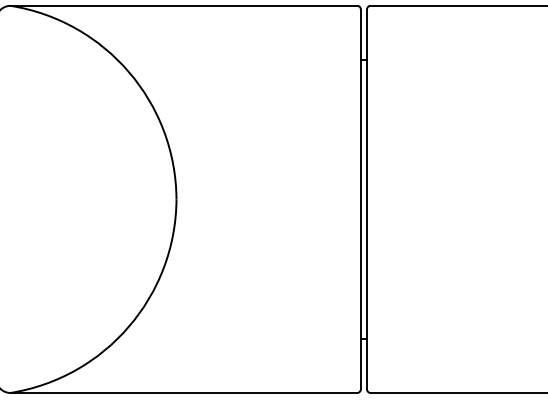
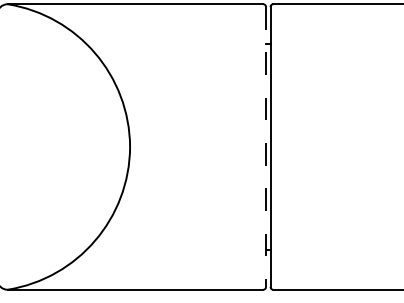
line: (361, 200) -> (266, 147), solid -> dashed

